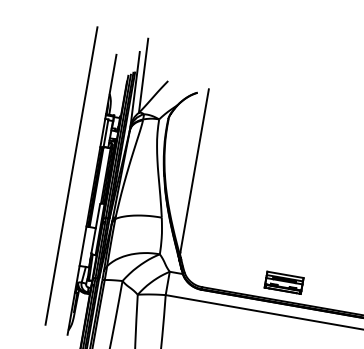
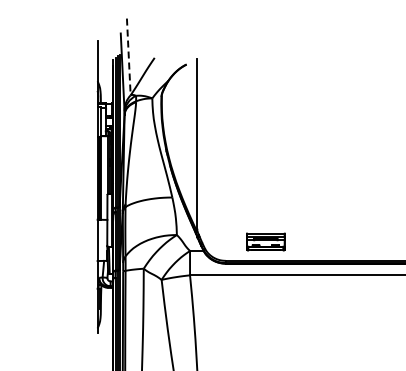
line: (143, 76) -> (128, 57), solid -> dashed
line: (71, 175) -> (73, 170), removed
part: (283, 282) -> (265, 241), moved

